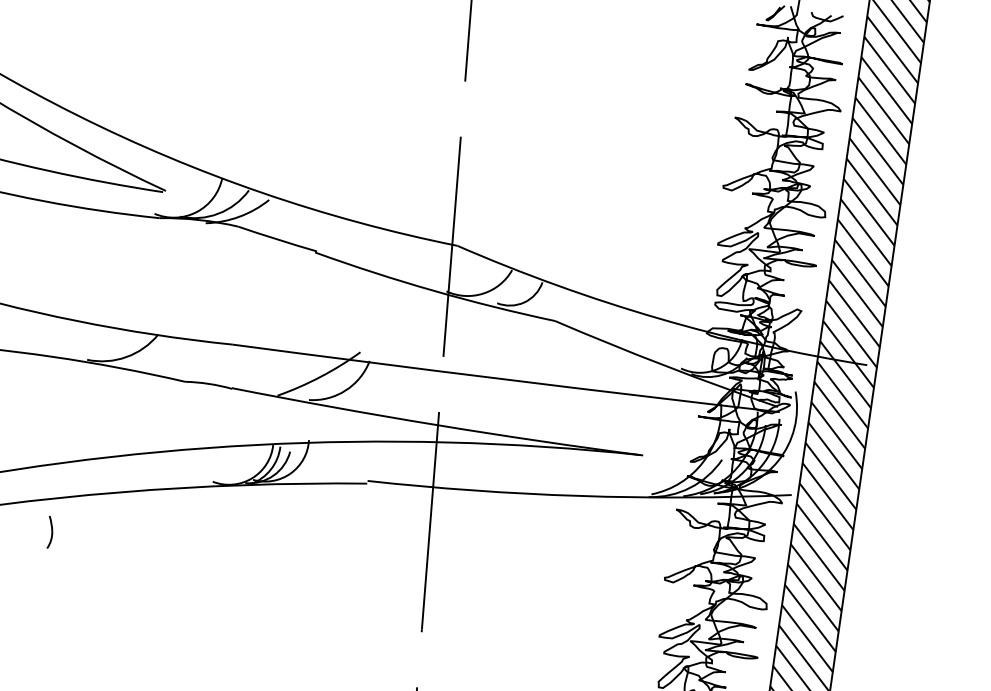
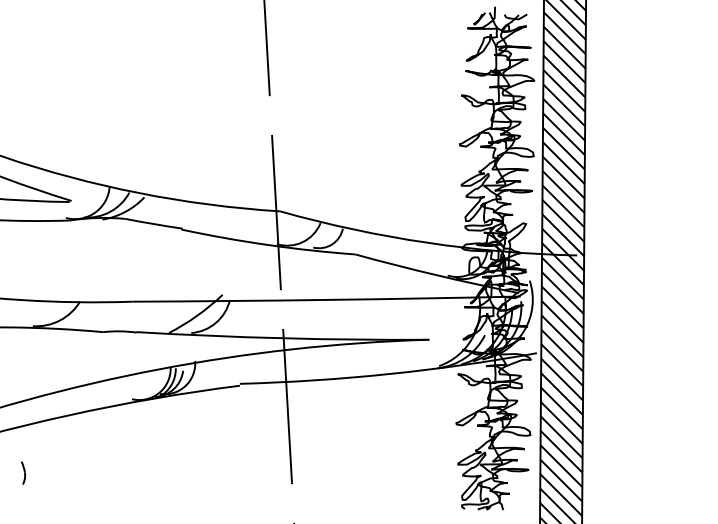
part: (48, 531) -> (22, 472), moved

